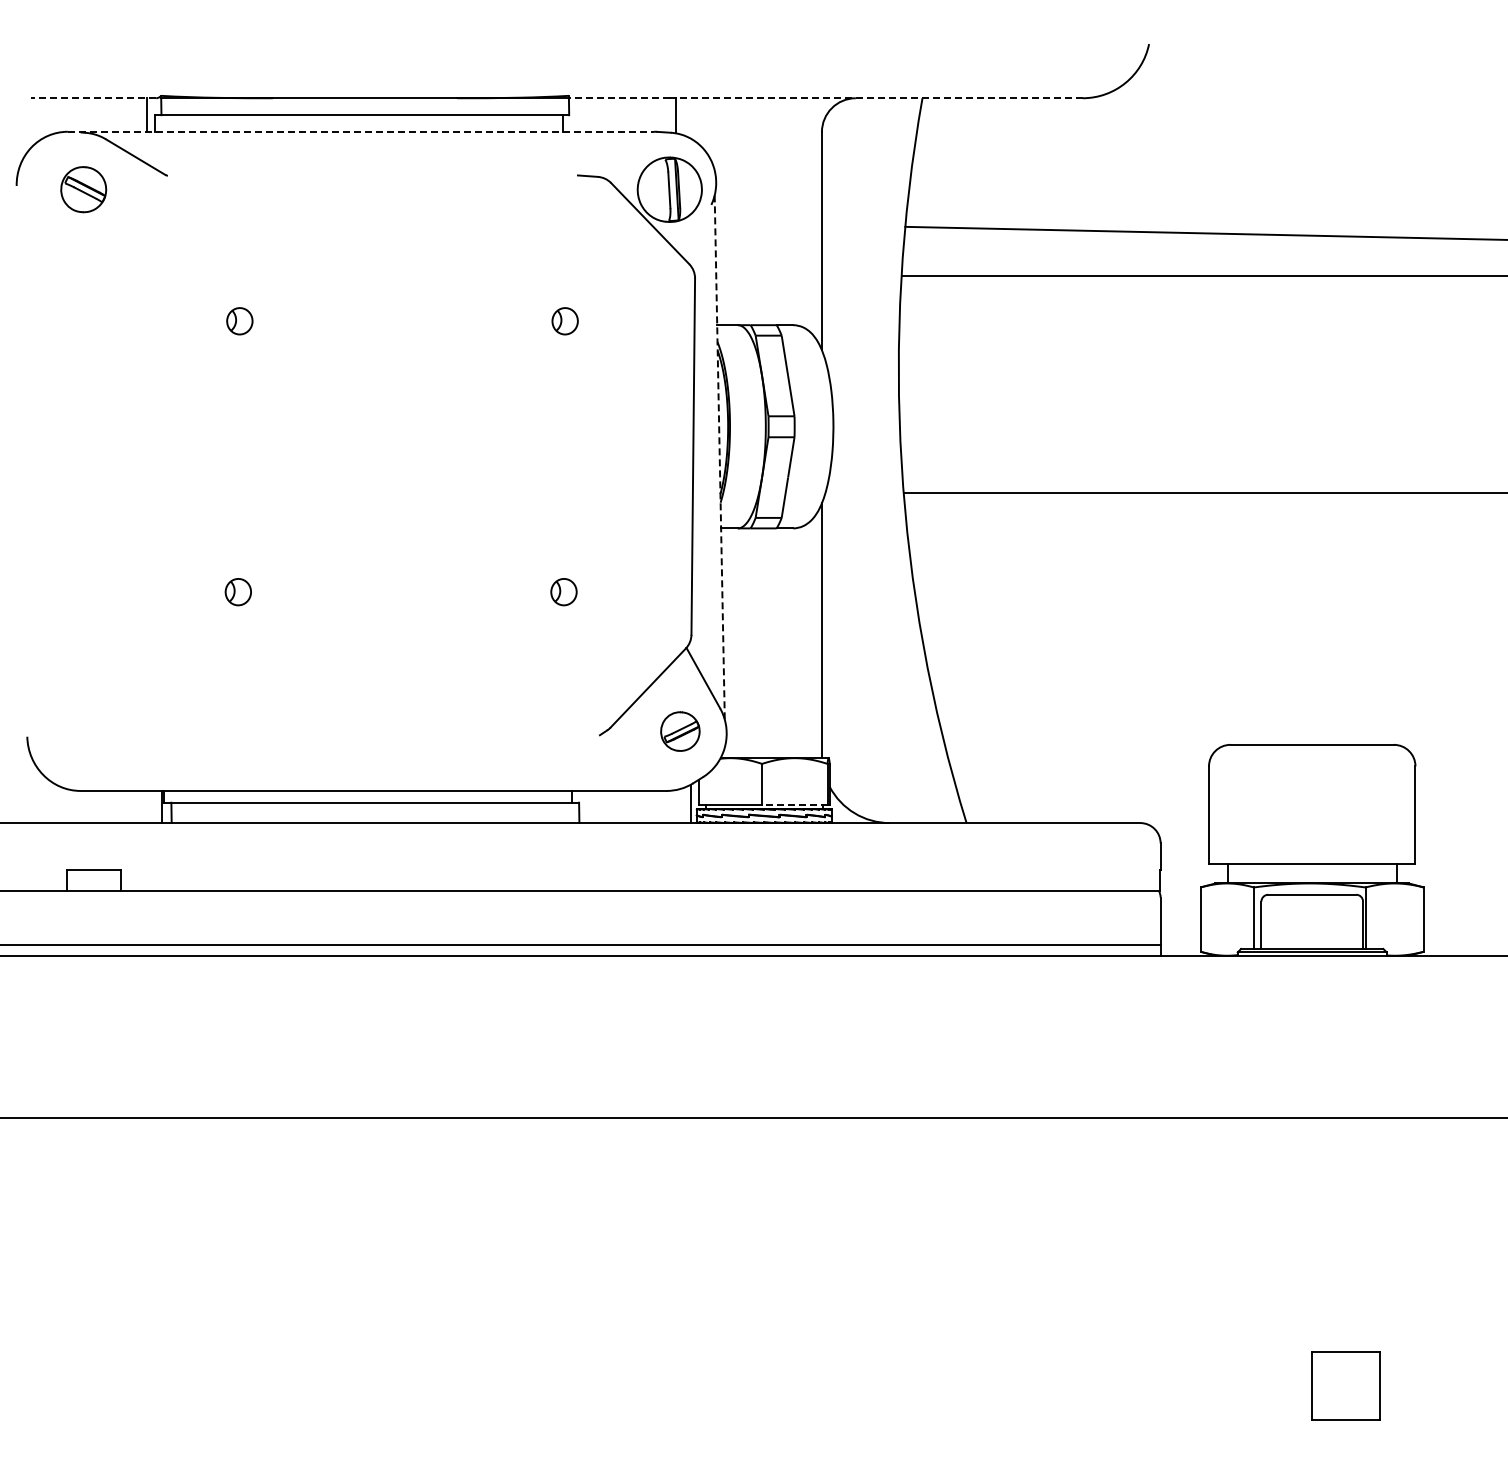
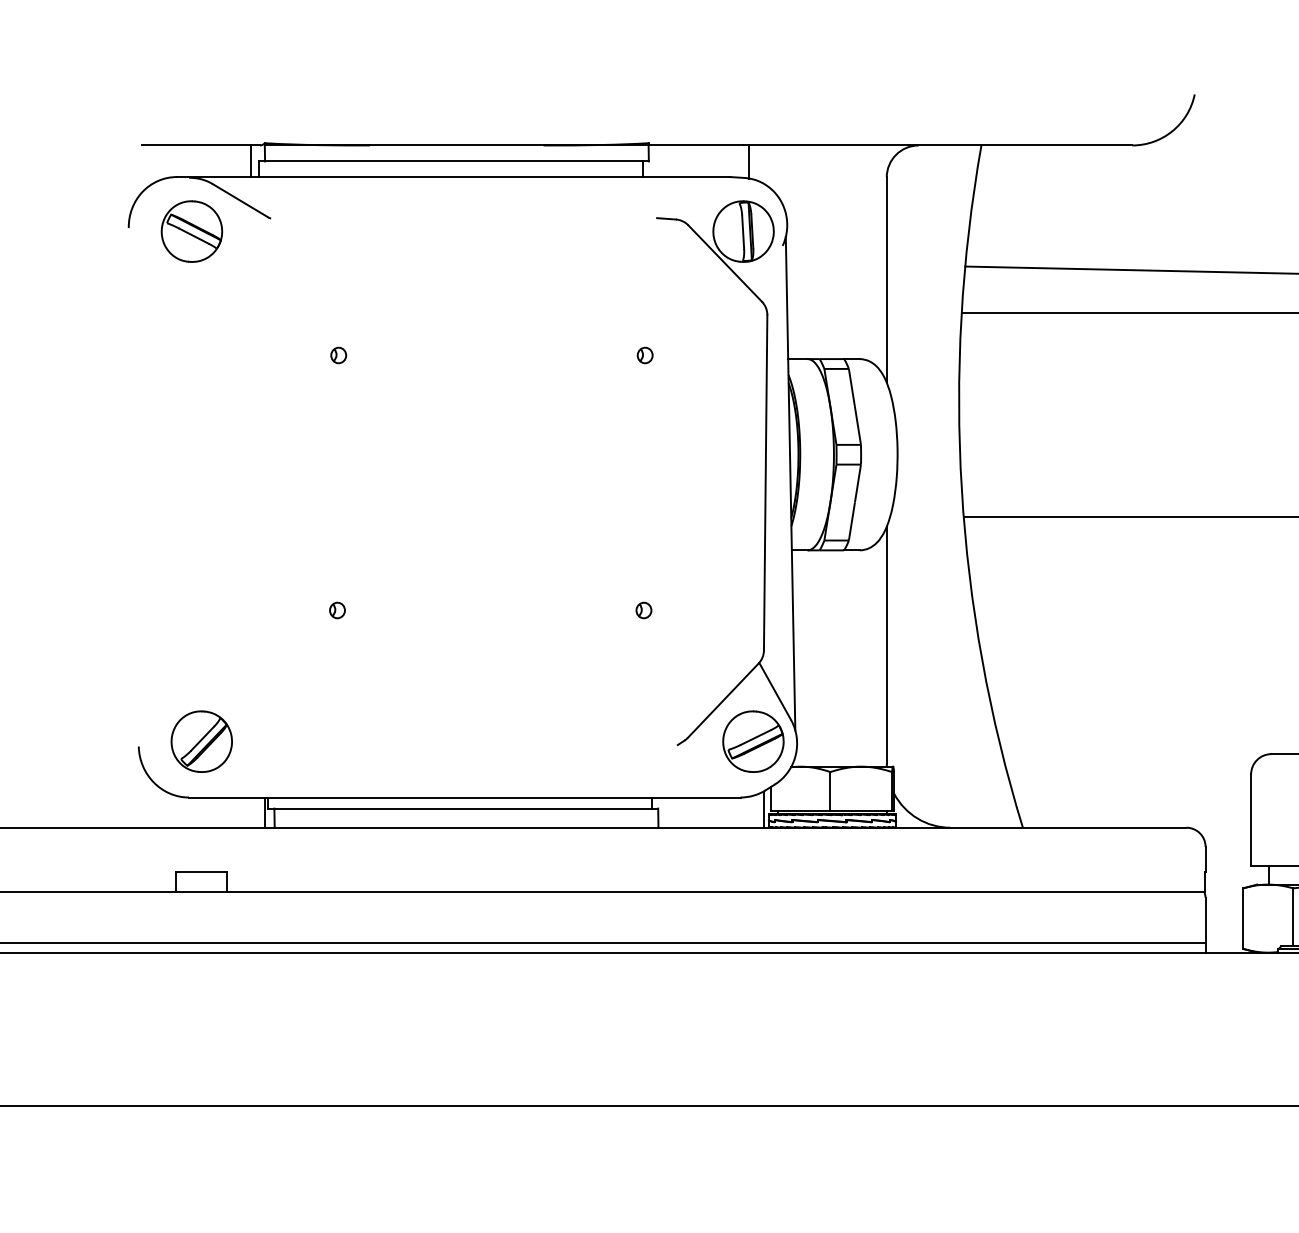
line: (93, 98) -> (201, 145), dashed -> solid
line: (619, 98) -> (696, 145), dashed -> solid
line: (878, 98) -> (940, 145), dashed -> solid
line: (361, 131) -> (453, 176), dashed -> solid
part: (83, 189) -> (191, 231), size x1.43
part: (239, 321) -> (338, 355), size x0.62
part: (565, 321) -> (645, 355), size x0.62
line: (719, 458) -> (790, 484), dashed -> solid
part: (238, 592) -> (337, 610), size x0.62
part: (563, 592) -> (643, 610), size x0.62
part: (94, 731) -> (202, 741), added
part: (680, 731) -> (753, 741), size x1.67
line: (794, 804) -> (860, 810), dashed -> solid

